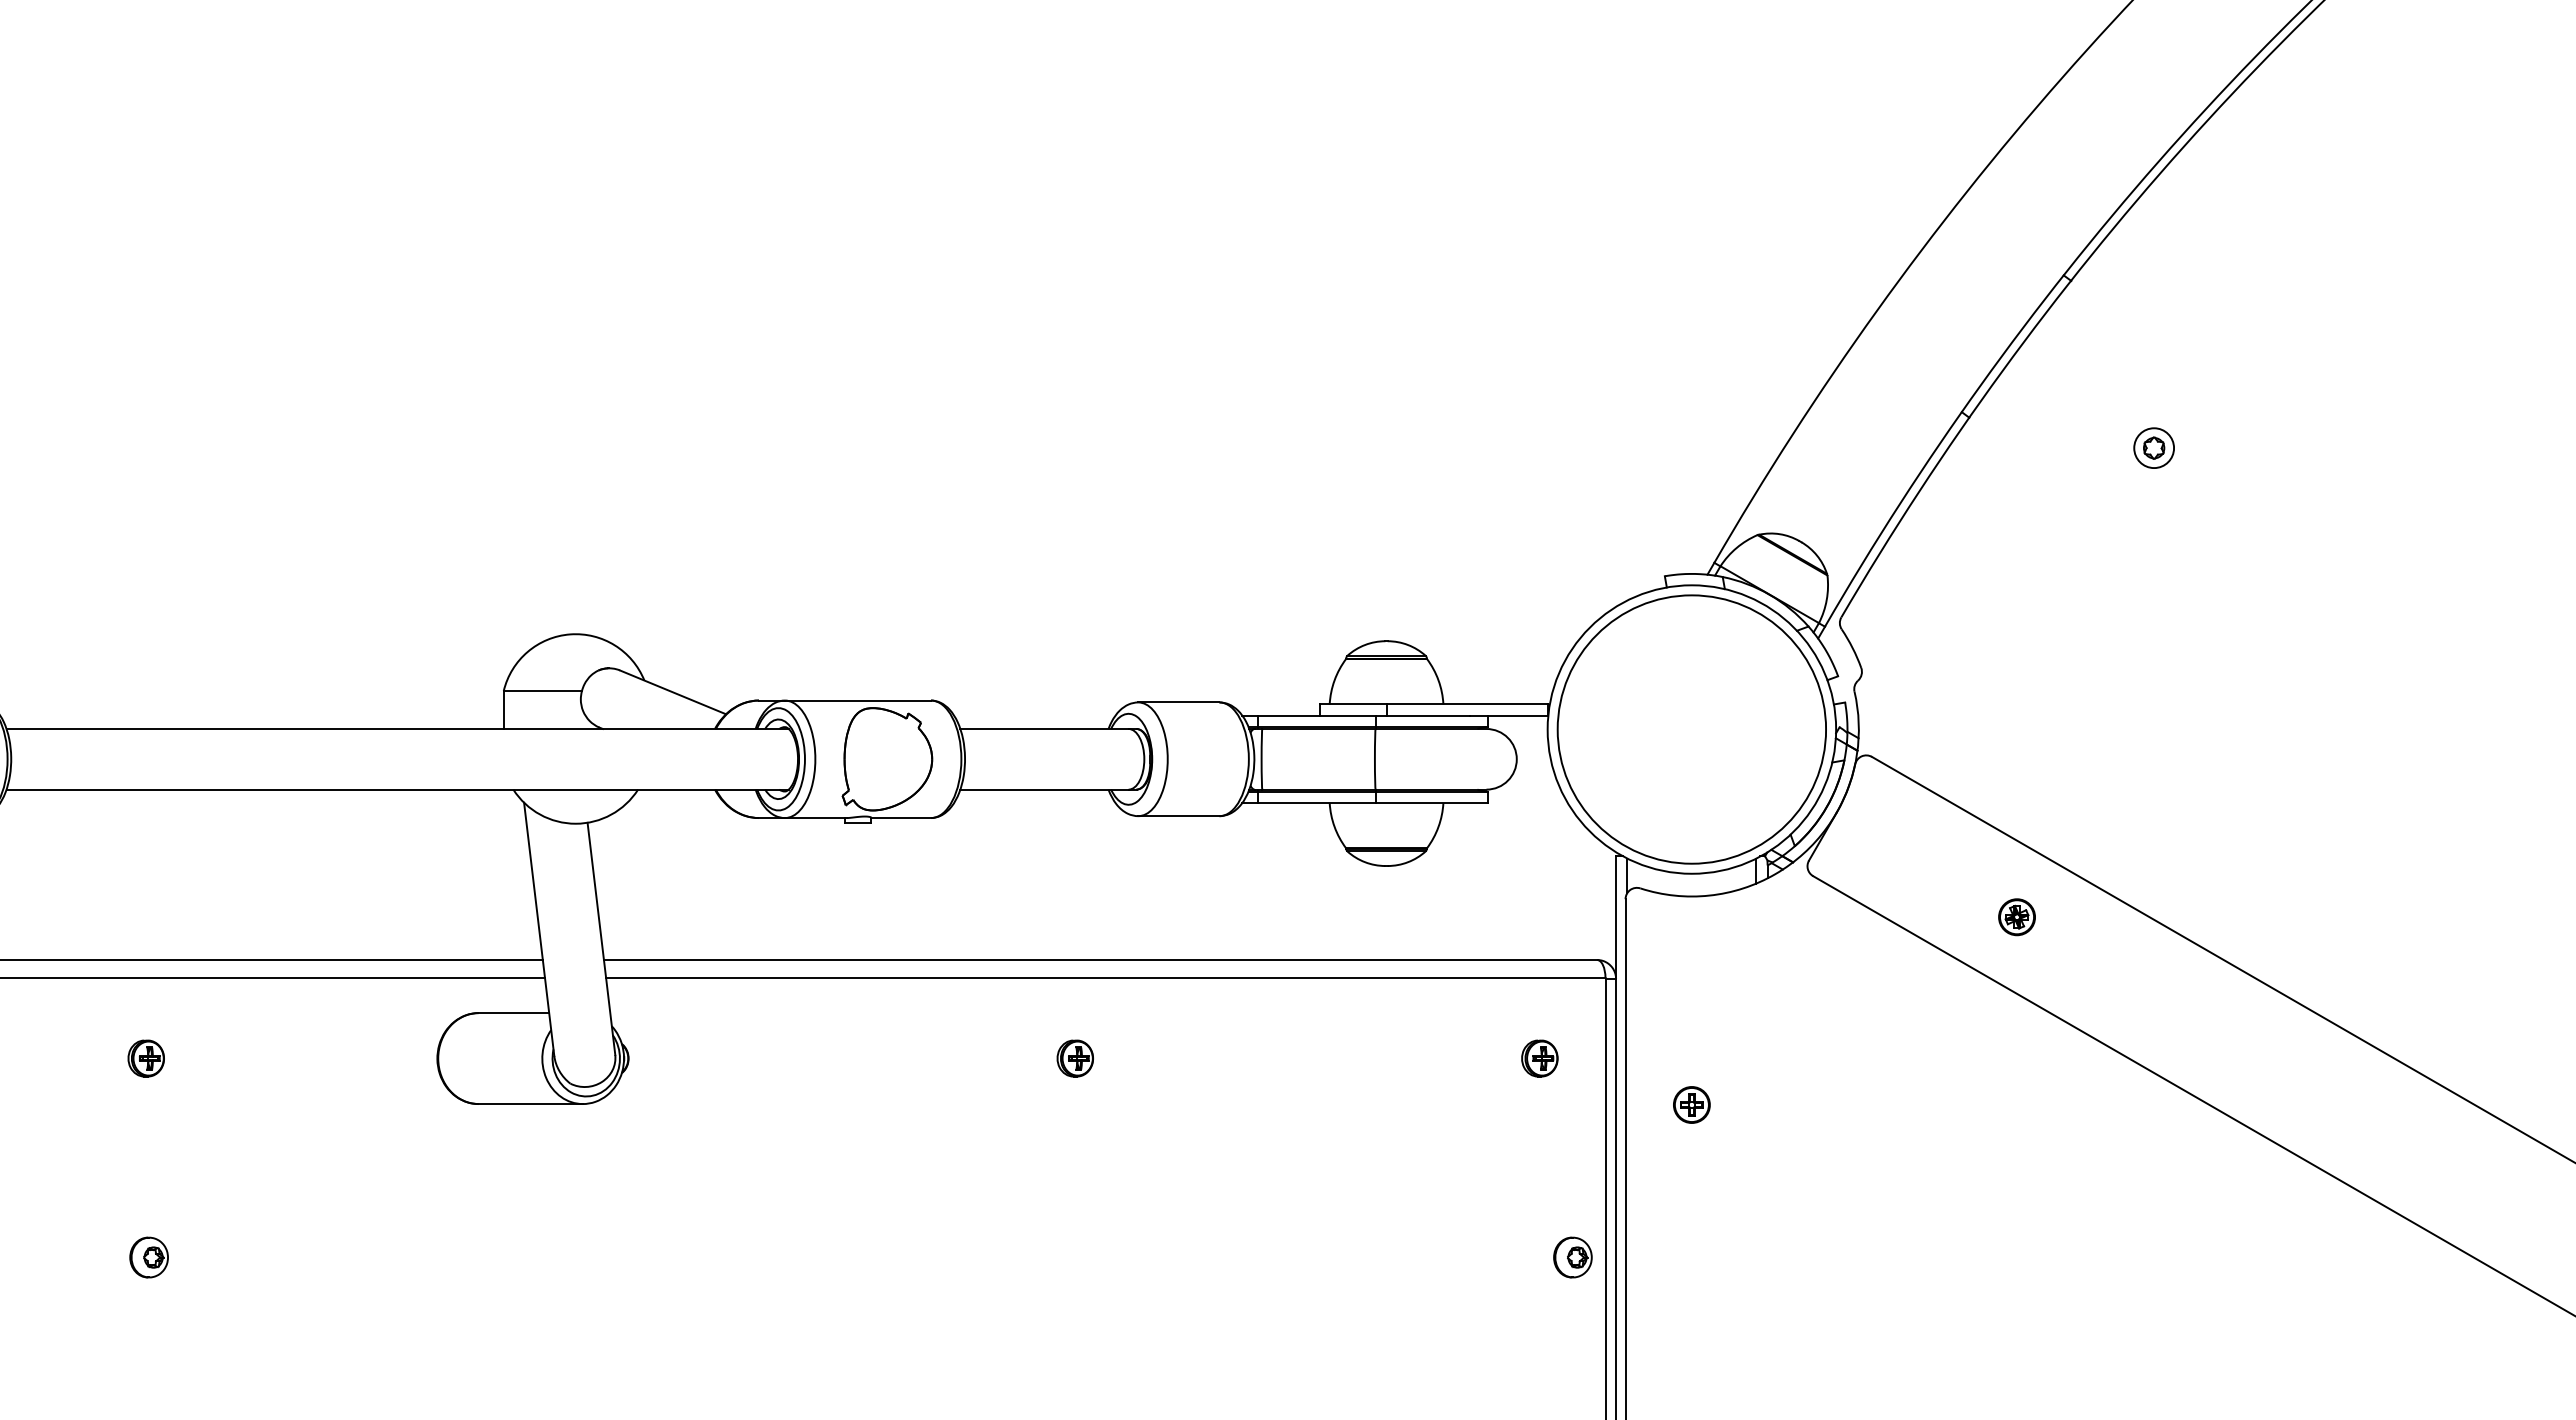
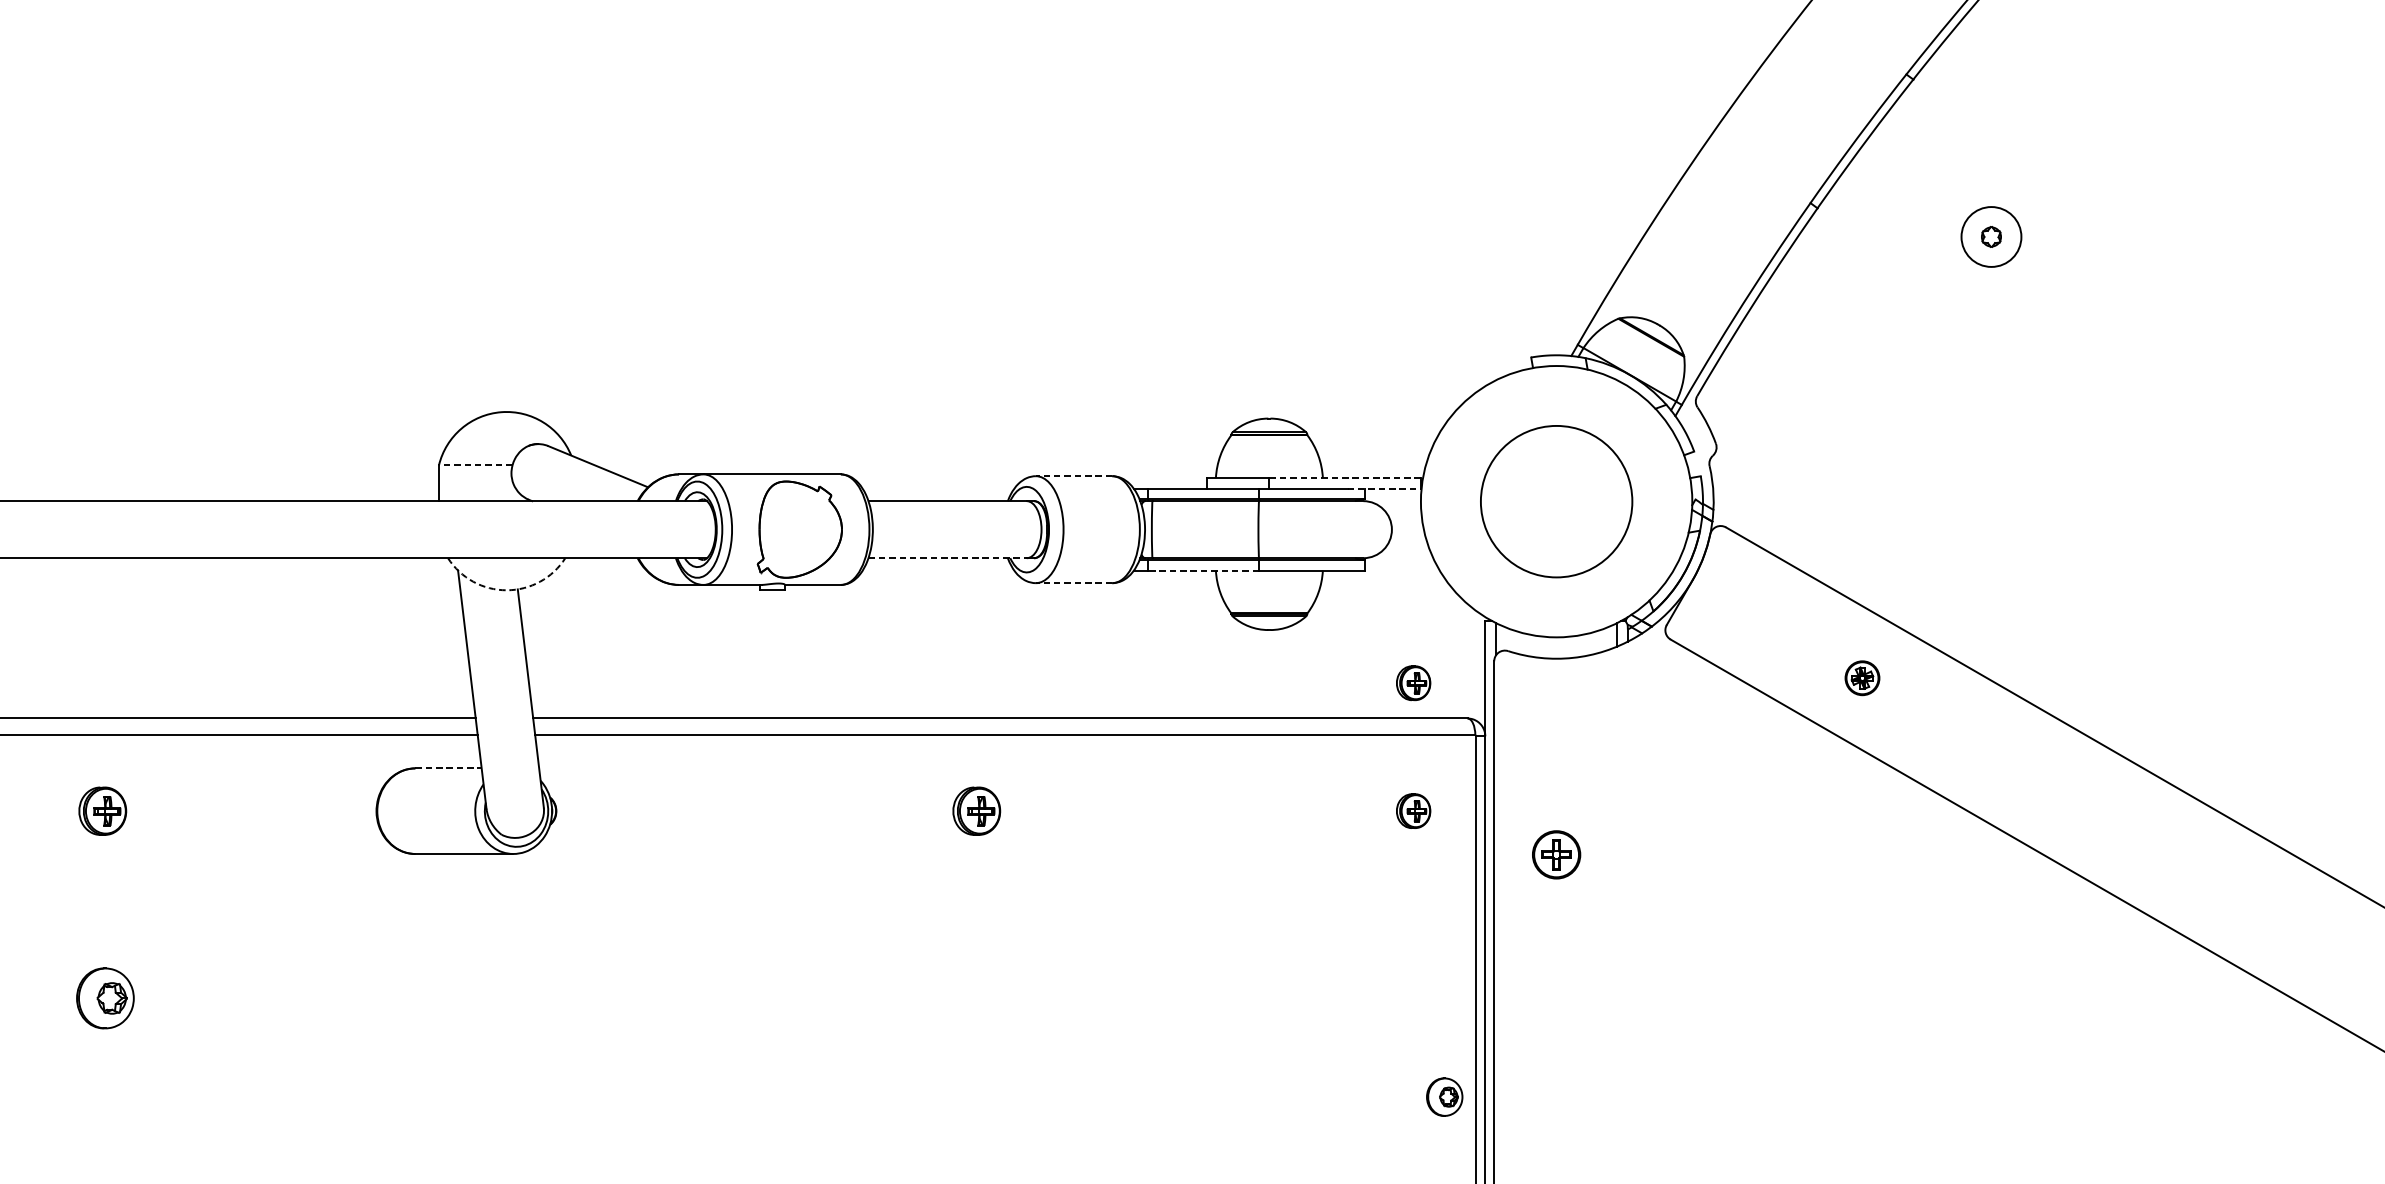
circle: (2154, 448) -> (1991, 237), size x1.6
line: (542, 691) -> (475, 465), solid -> dashed
line: (1178, 702) -> (1073, 476), solid -> dashed
line: (1467, 704) -> (1345, 478), solid -> dashed
line: (1509, 715) -> (1385, 488), solid -> dashed
circle: (1691, 729) -> (1556, 501), size x0.6
line: (1045, 789) -> (948, 558), solid -> dashed
line: (1316, 802) -> (1203, 570), solid -> dashed
line: (1178, 816) -> (1073, 583), solid -> dashed
arc: (575, 823) -> (506, 590), solid -> dashed
part: (1539, 922) -> (1413, 683), added
line: (514, 1013) -> (449, 768), solid -> dashed
part: (145, 1058) -> (101, 811), size x1.4
part: (1074, 1058) -> (975, 811), size x1.4
part: (1691, 1104) -> (1556, 854), size x1.4
part: (148, 1257) -> (104, 998), size x1.6
part: (1572, 1257) -> (1444, 1097), moved

